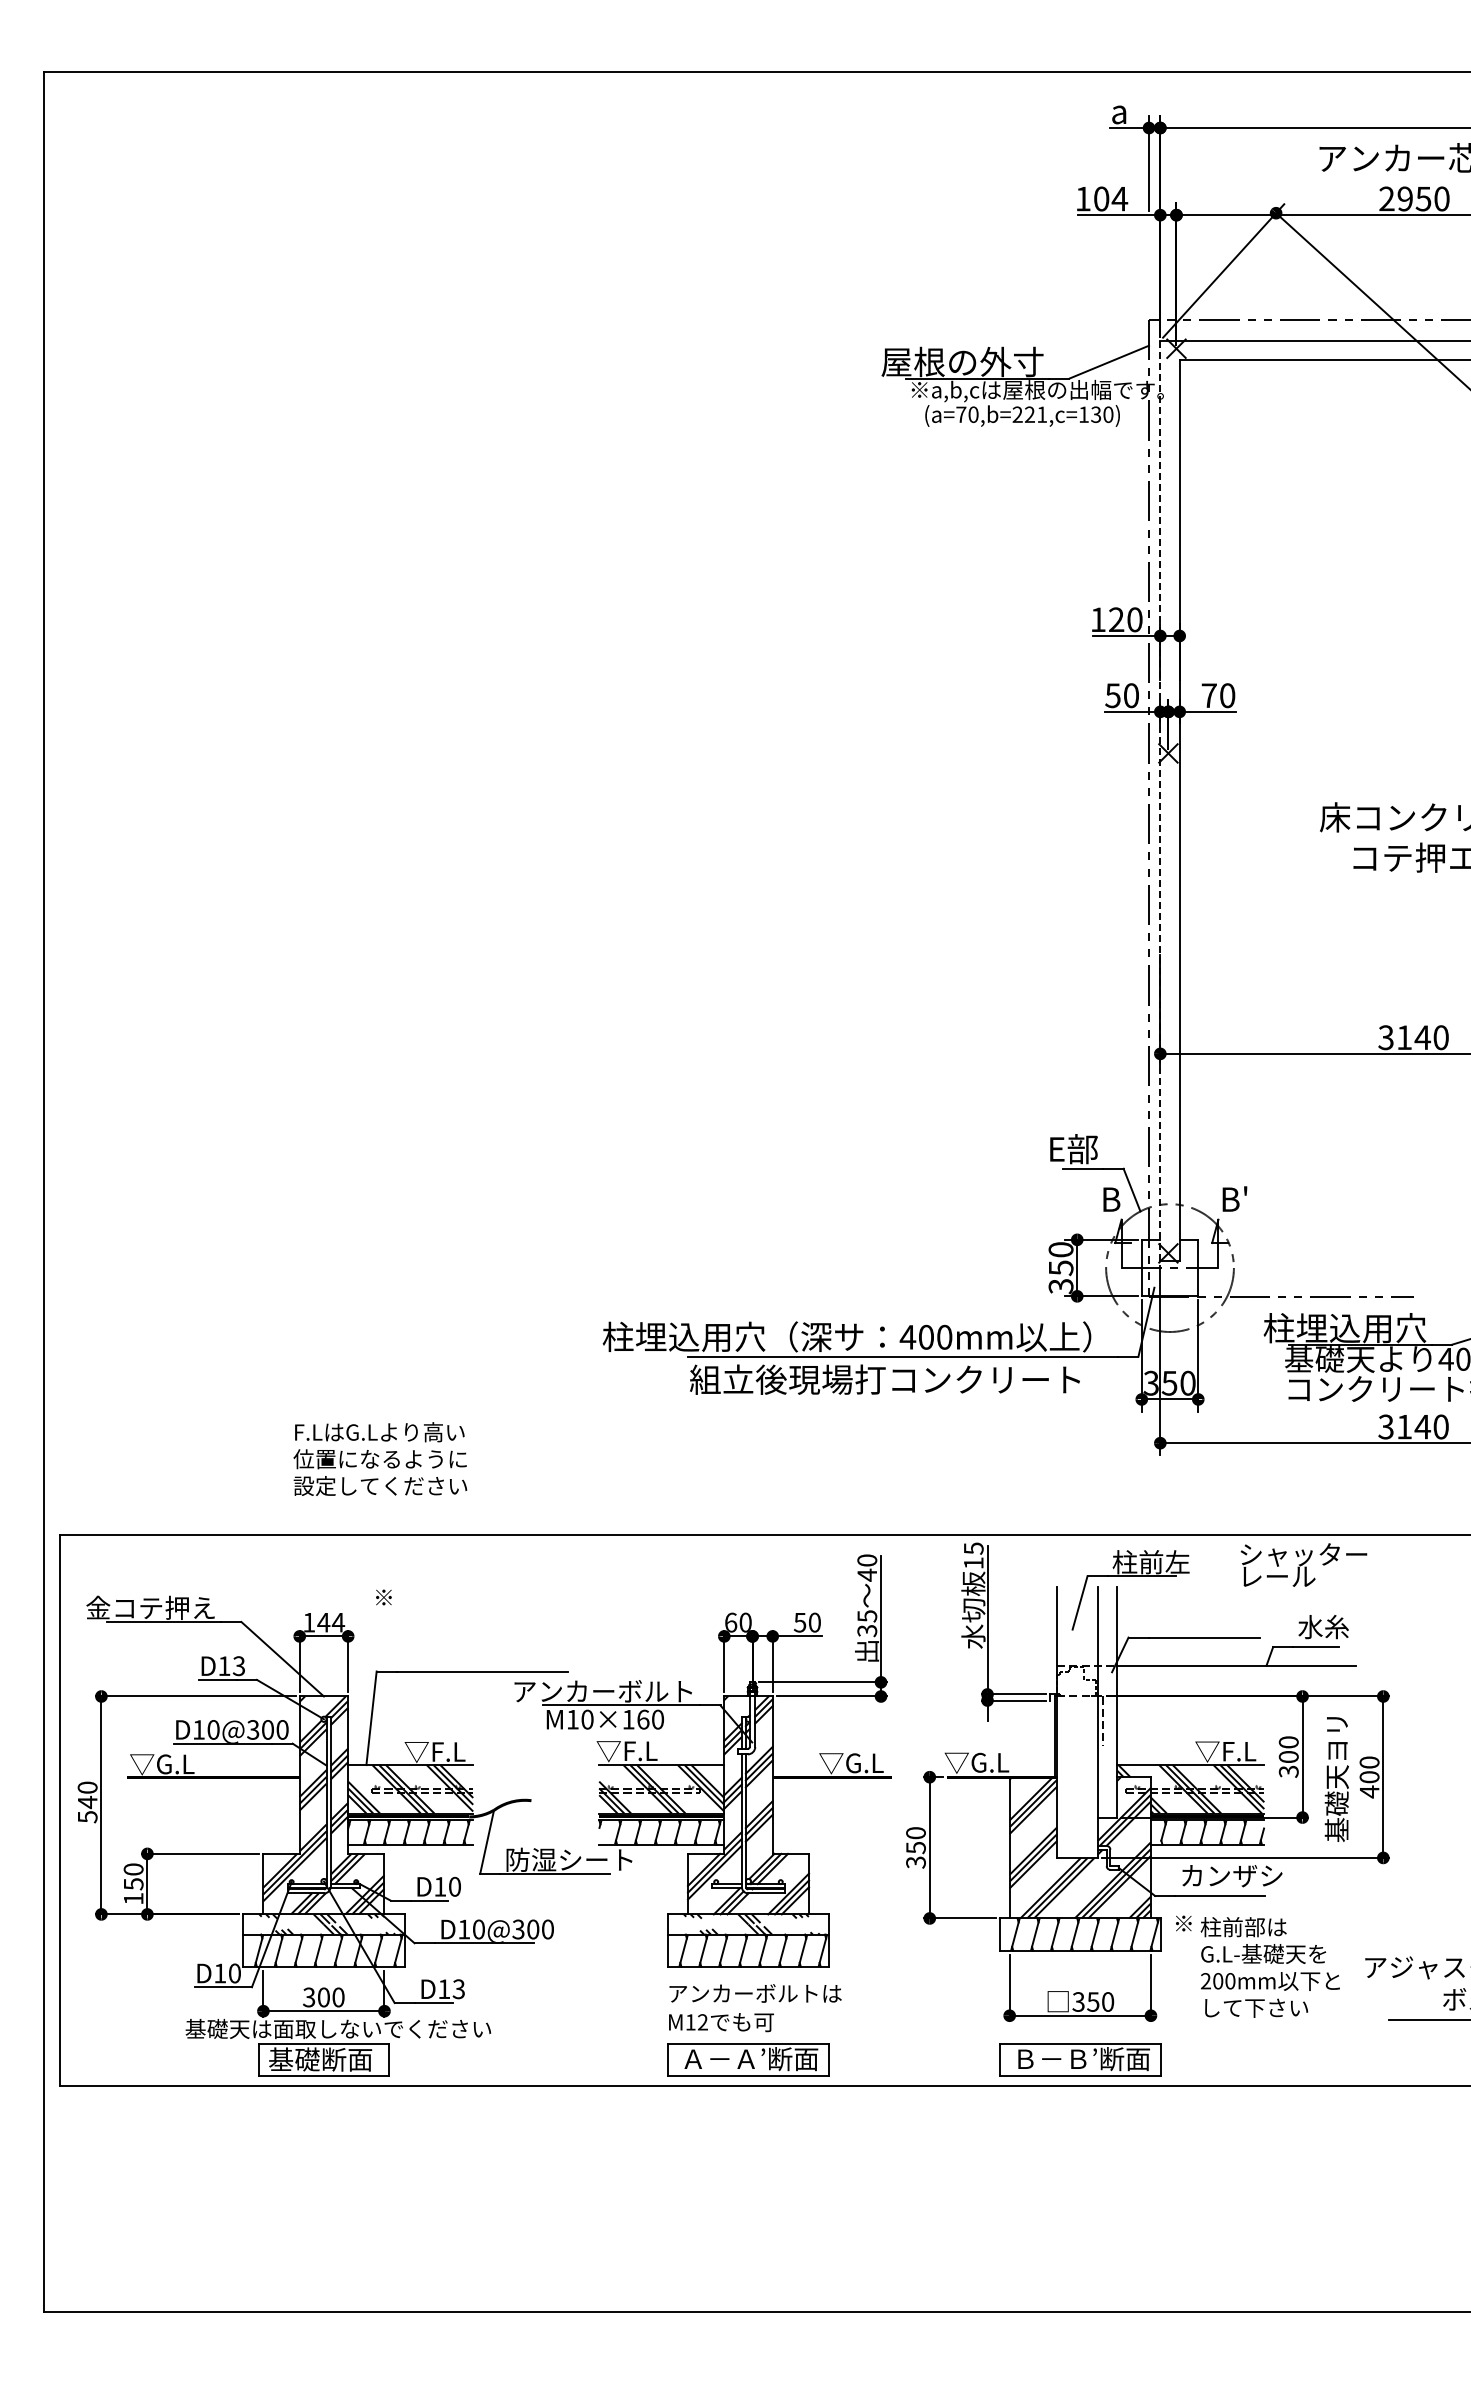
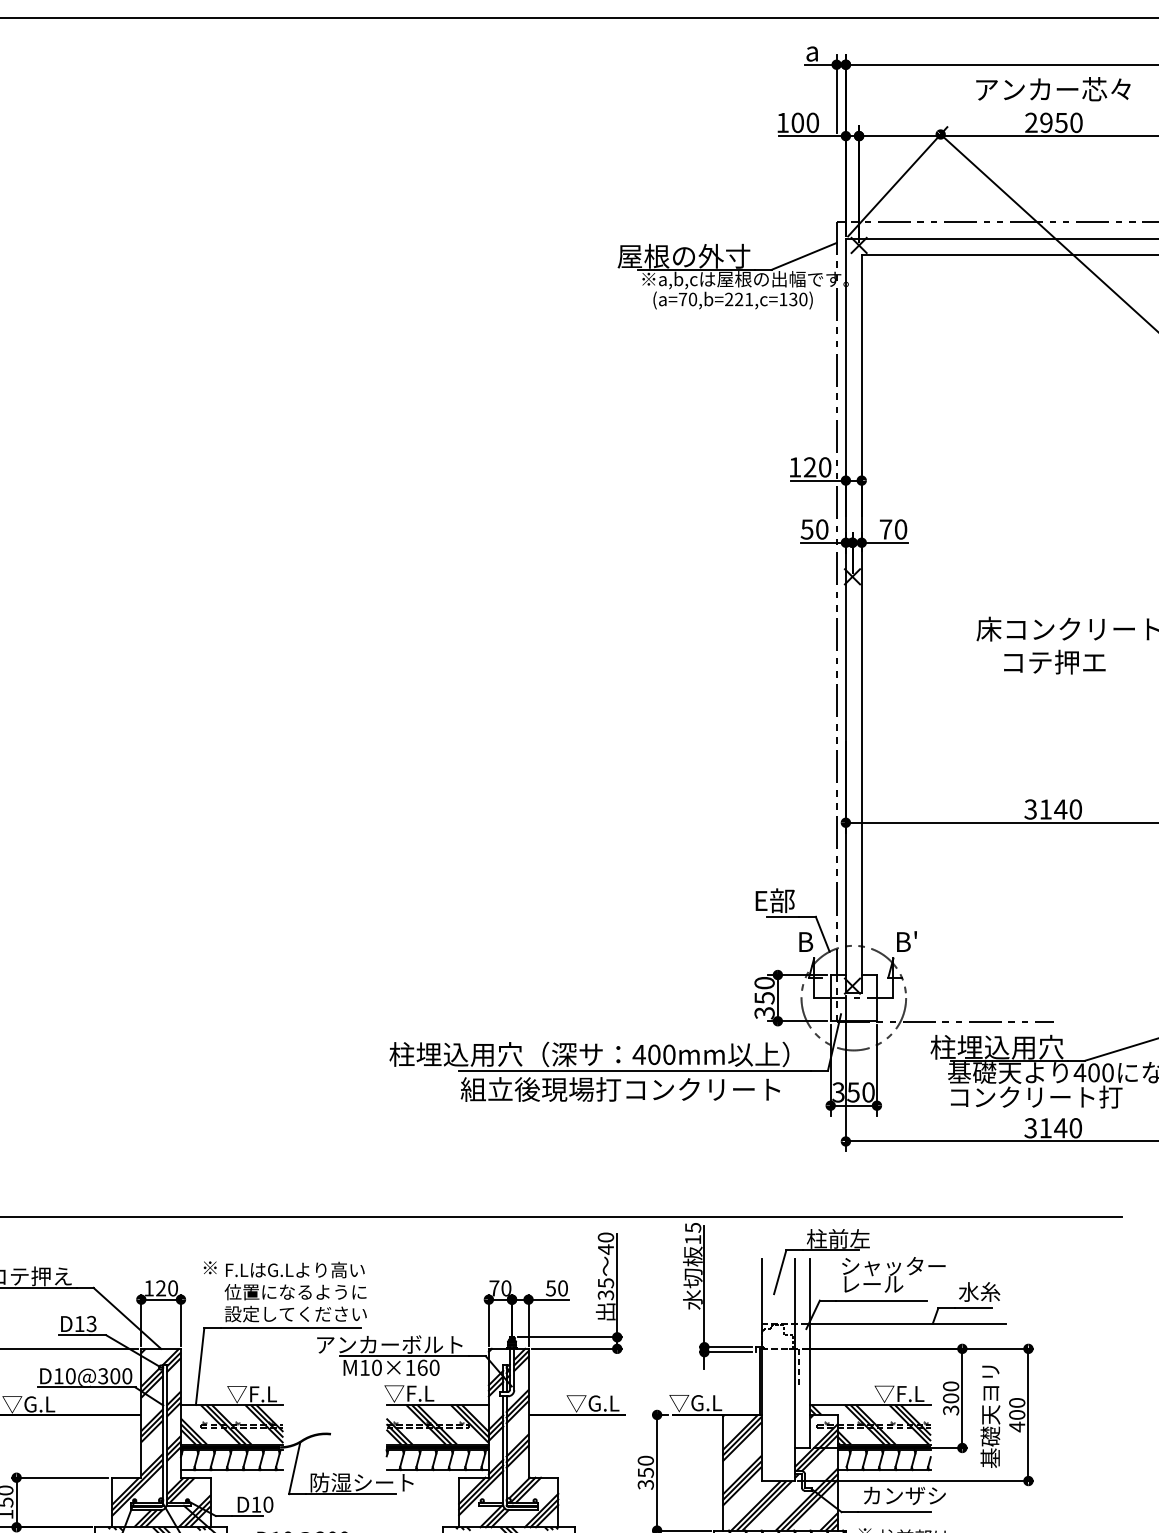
text: (1119, 198) -> (812, 122), 104 -> 100
line: (1160, 801) -> (846, 616), dashed -> solid
text: (380, 1458) -> (295, 1291), moved
text: (1303, 1564) -> (893, 1274), moved
text: (331, 1622) -> (167, 1288), 144 -> 120
text: (731, 1622) -> (494, 1288), 60 -> 70

